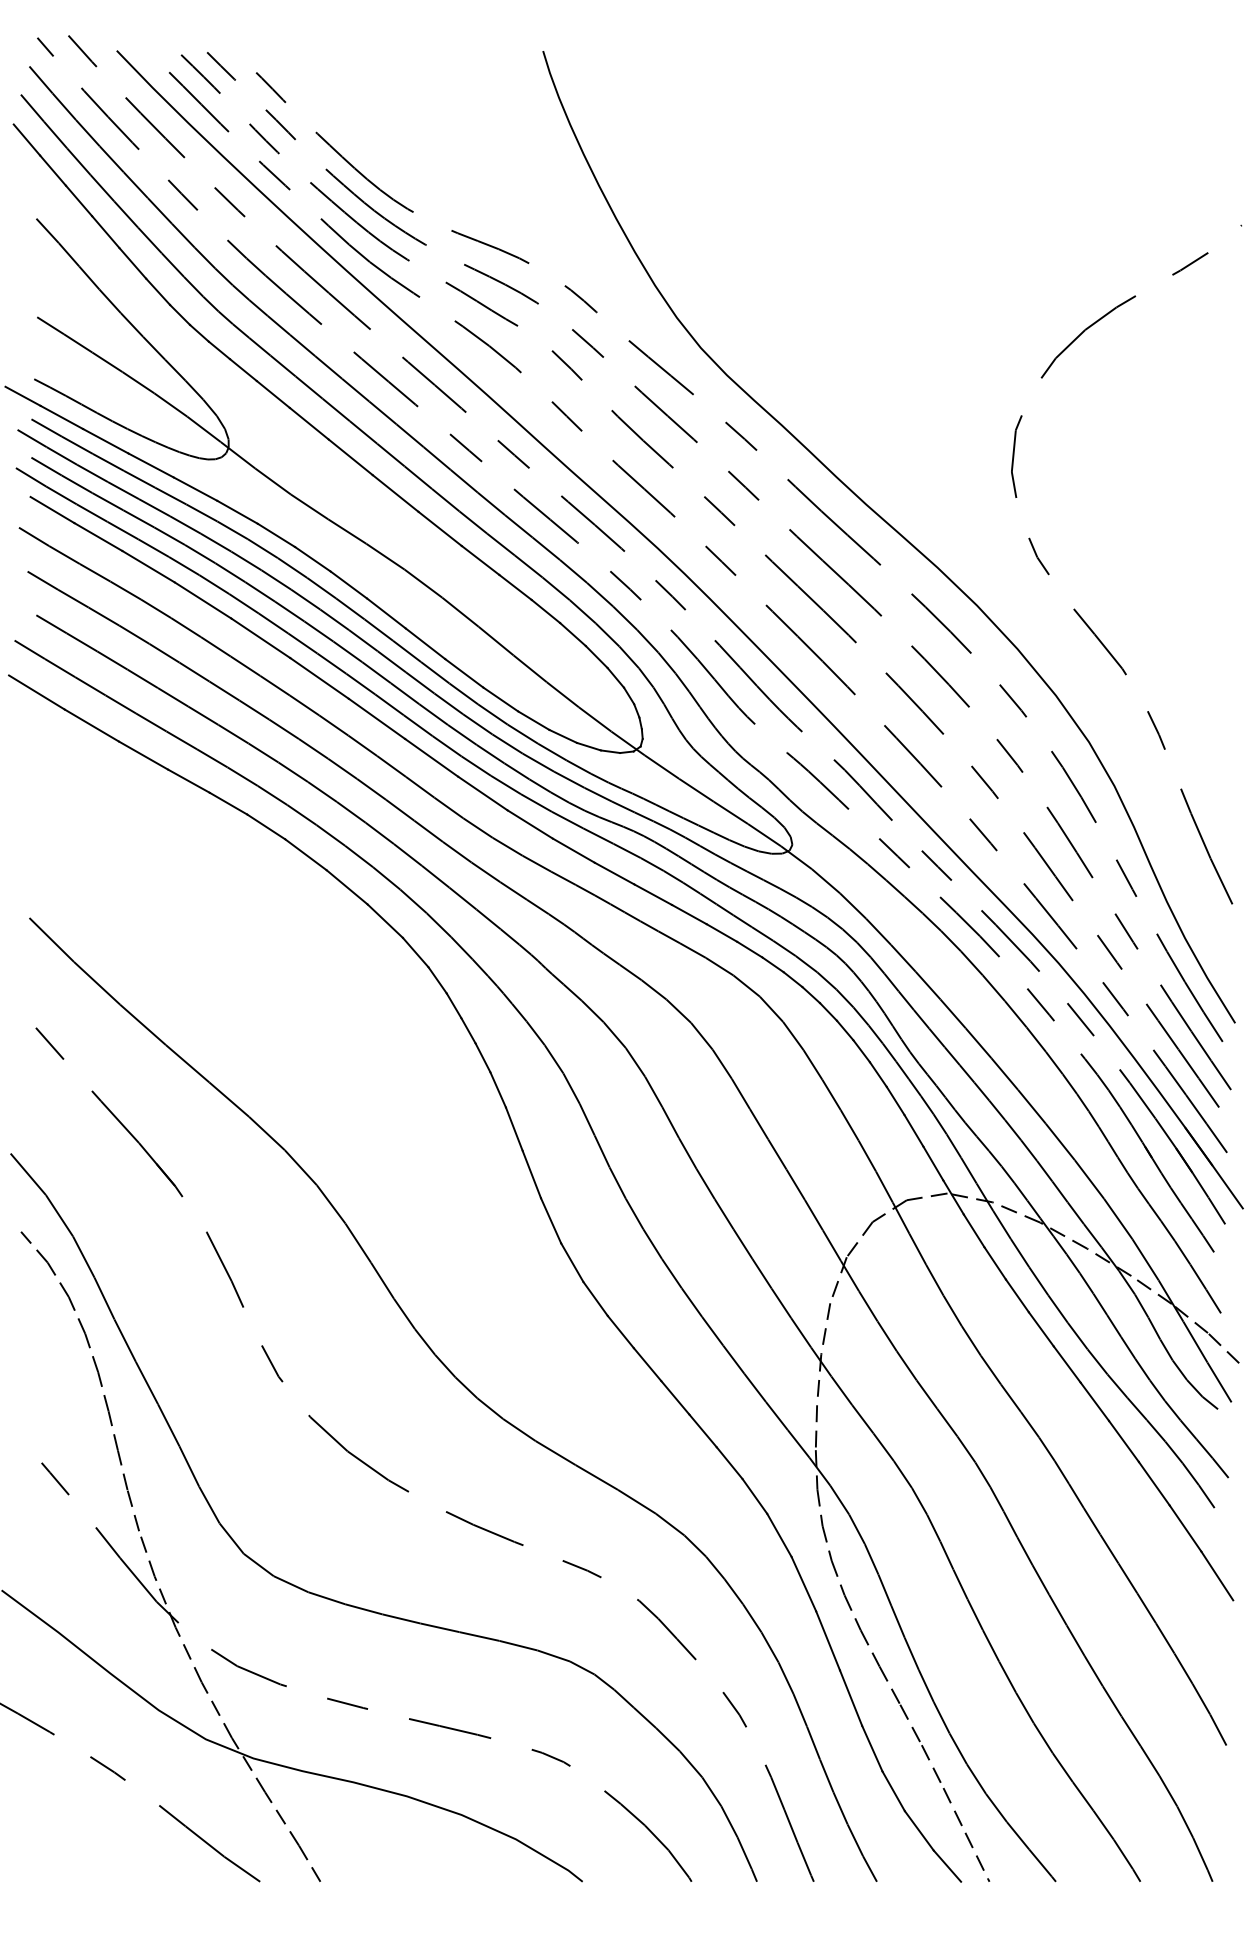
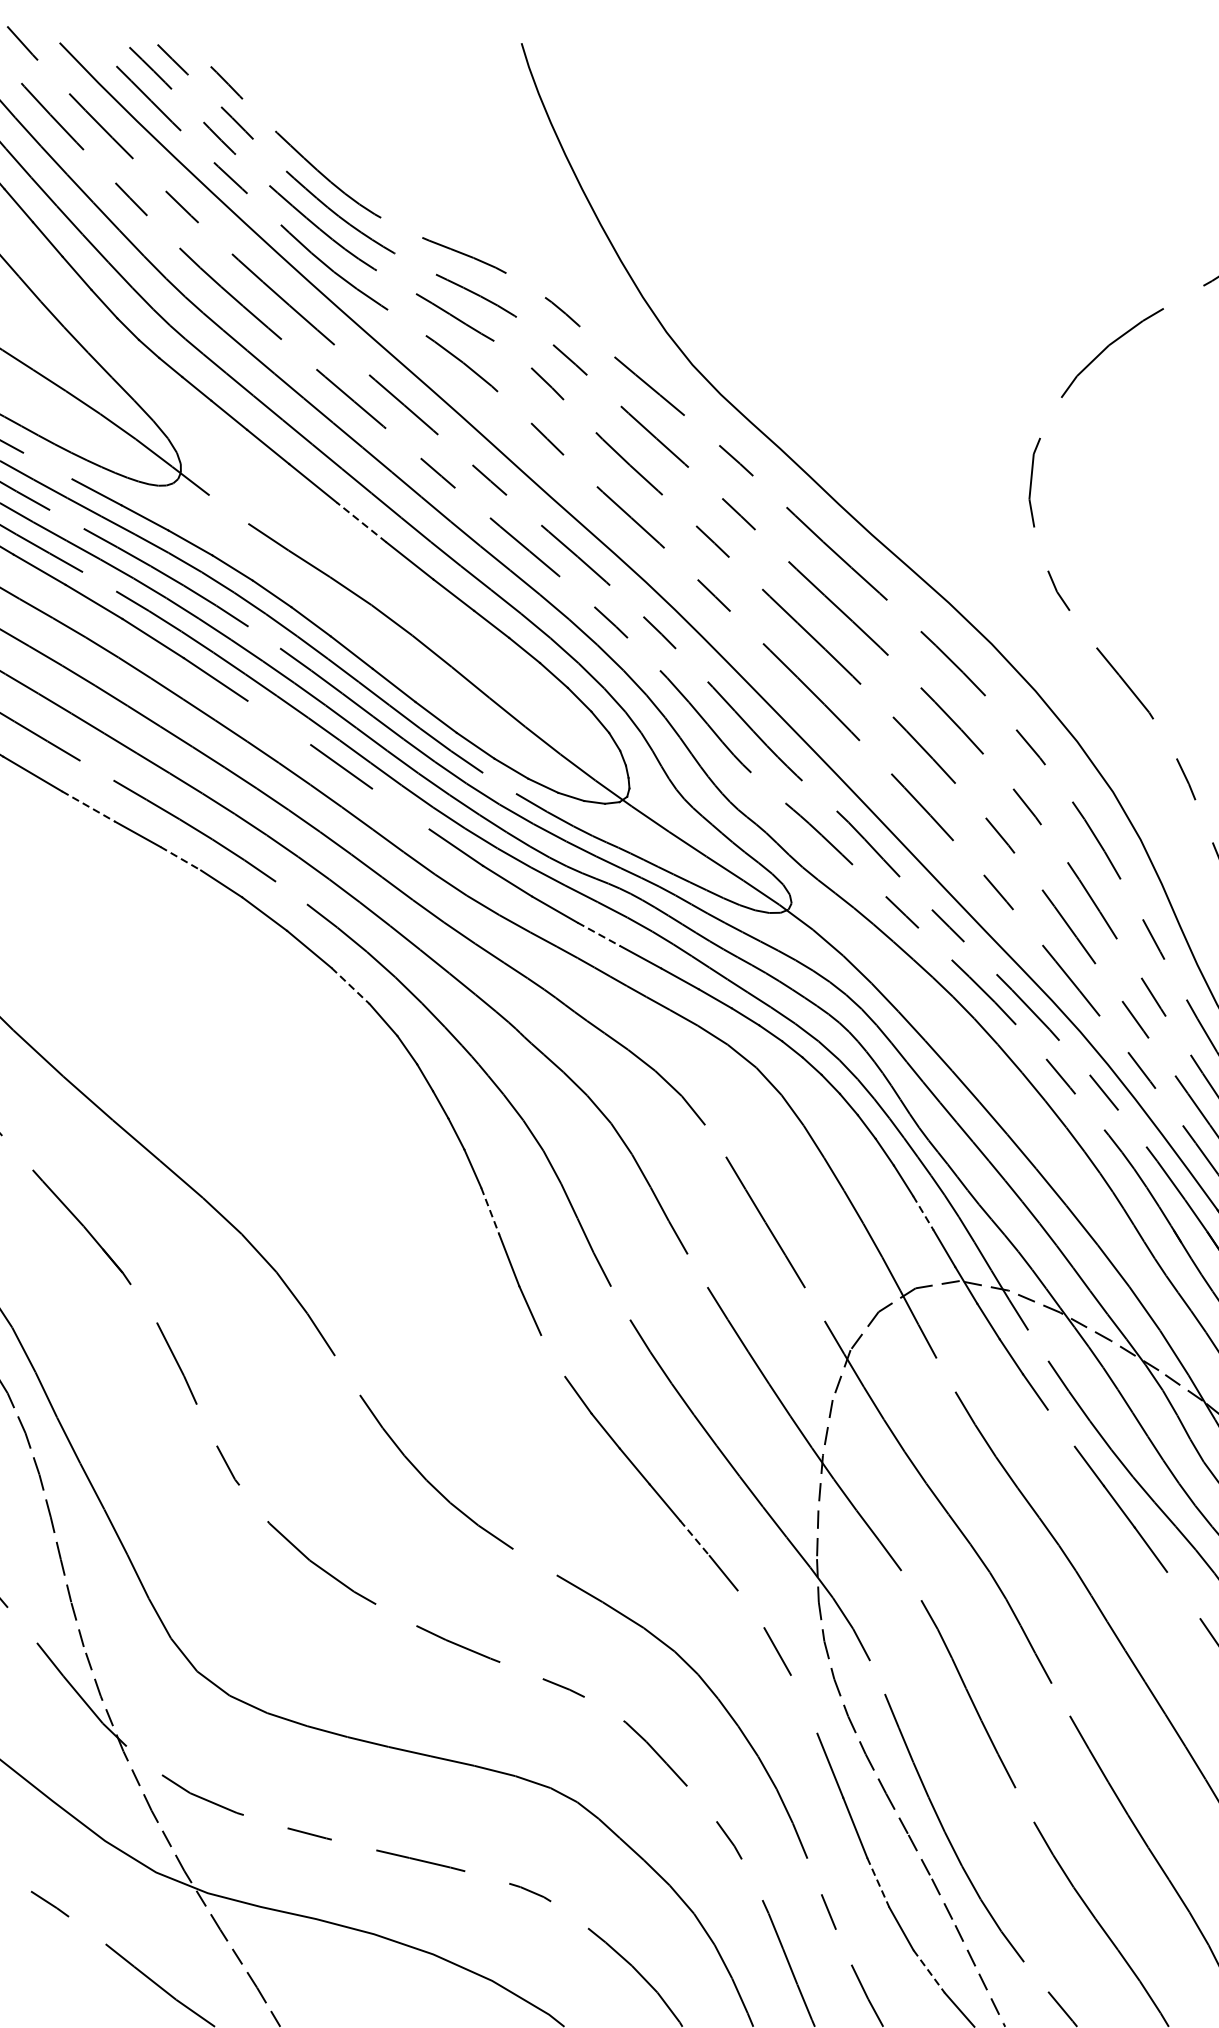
line: (105, 440) -> (47, 465), removed
line: (272, 481) -> (228, 509), removed
line: (123, 490) -> (66, 519), removed
line: (395, 493) -> (361, 522), solid -> dashed
line: (153, 547) -> (99, 581), removed
line: (305, 599) -> (264, 637), removed
line: (319, 678) -> (279, 723), removed
line: (151, 722) -> (97, 770), removed
line: (522, 733) -> (499, 782), removed
line: (143, 755) -> (88, 806), solid -> dashed
line: (431, 757) -> (400, 808), removed
line: (228, 803) -> (180, 858), solid -> dashed
line: (330, 835) -> (291, 893), removed
line: (614, 873) -> (598, 934), solid -> dashed
line: (385, 921) -> (350, 986), solid -> dashed
line: (721, 1063) -> (714, 1140), removed
line: (514, 1129) -> (490, 1211), solid -> dashed
line: (914, 1131) -> (923, 1213), solid -> dashed
line: (705, 1183) -> (697, 1270), removed
line: (634, 1213) -> (620, 1302), removed
line: (813, 1214) -> (814, 1303), removed
line: (1019, 1253) -> (1037, 1346), removed
line: (572, 1262) -> (553, 1355), removed
line: (934, 1279) -> (945, 1374), removed
line: (382, 1280) -> (347, 1375), removed
line: (1040, 1329) -> (1060, 1428), removed
line: (703, 1431) -> (695, 1538), solid -> dashed
line: (555, 1453) -> (534, 1562), removed
line: (902, 1474) -> (910, 1585), removed
line: (1153, 1483) -> (1182, 1595), removed
line: (754, 1496) -> (750, 1609), removed
line: (871, 1559) -> (877, 1677), removed
line: (1040, 1579) -> (1060, 1699), removed
line: (803, 1584) -> (803, 1704), removed
line: (1007, 1676) -> (1024, 1804), removed
line: (813, 1742) -> (814, 1875), removed
line: (872, 1749) -> (878, 1883), solid -> dashed
line: (840, 1808) -> (843, 1947), removed
line: (919, 1831) -> (929, 1972), solid -> dashed
line: (1017, 1835) -> (1035, 1976), removed

